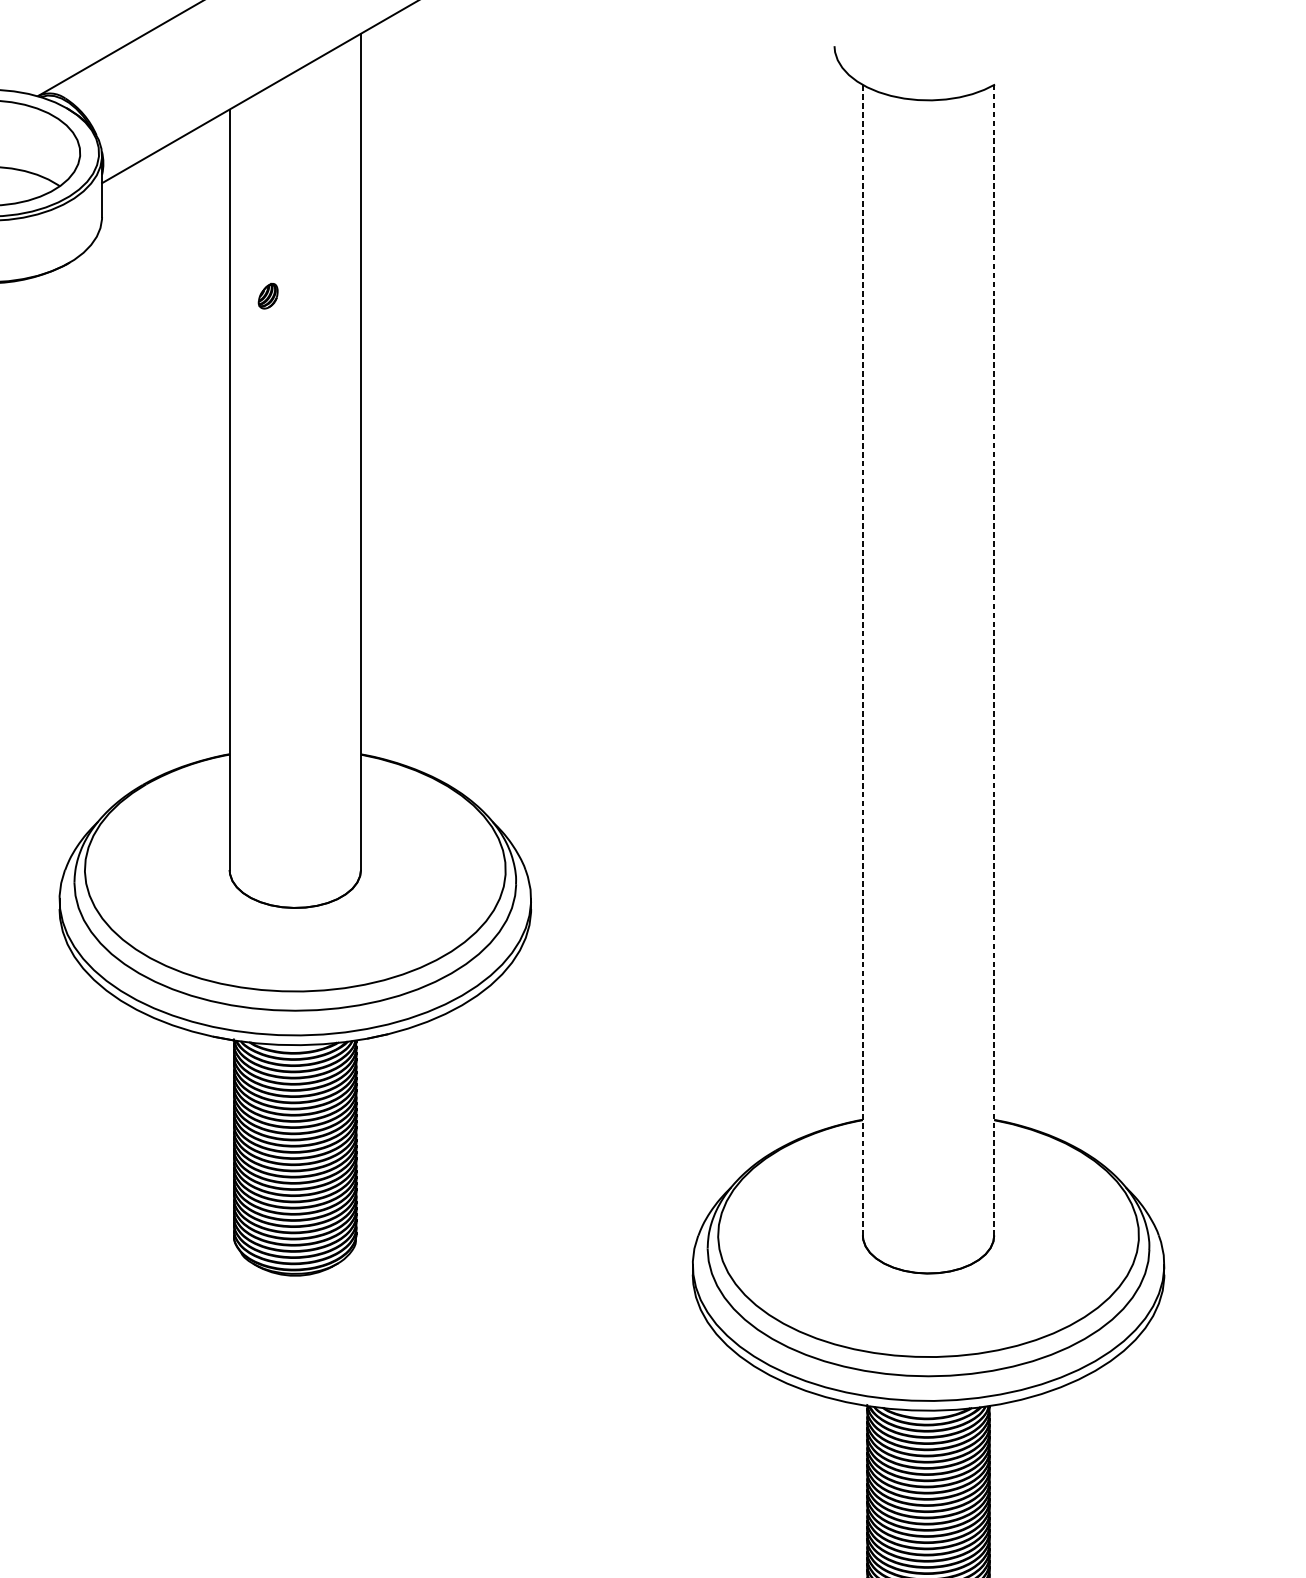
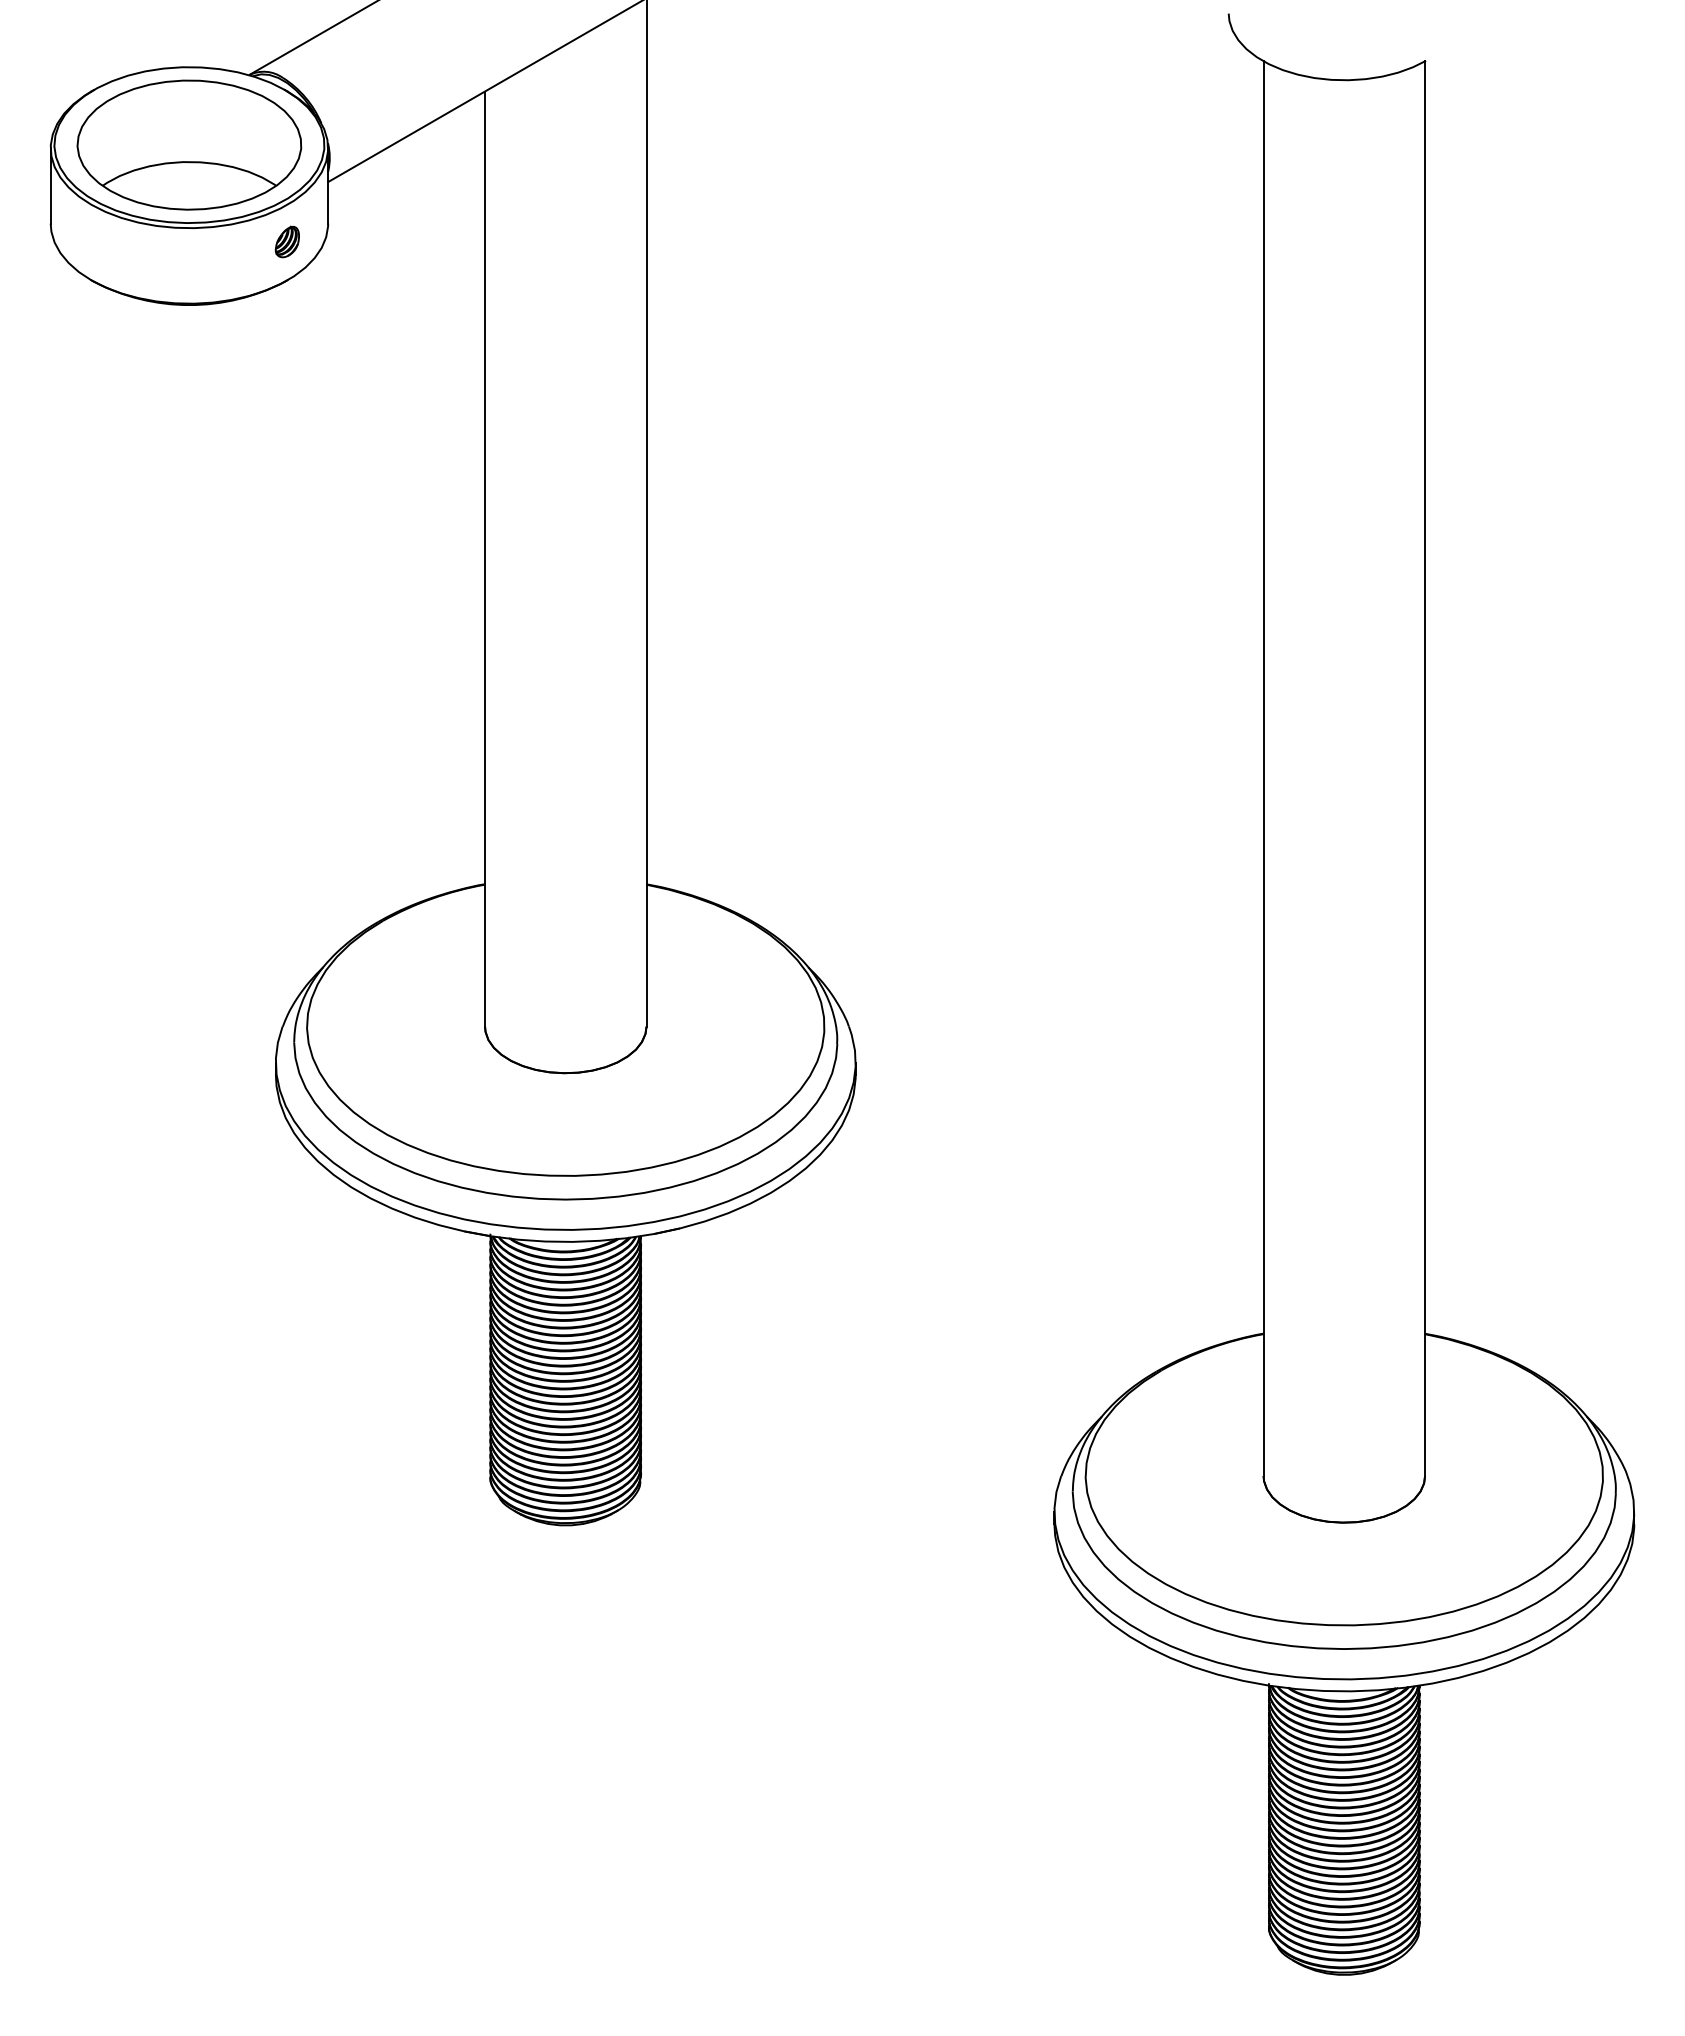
part: (267, 295) -> (286, 241), moved
line: (862, 660) -> (1263, 769), dashed -> solid
line: (994, 660) -> (1425, 768), dashed -> solid

